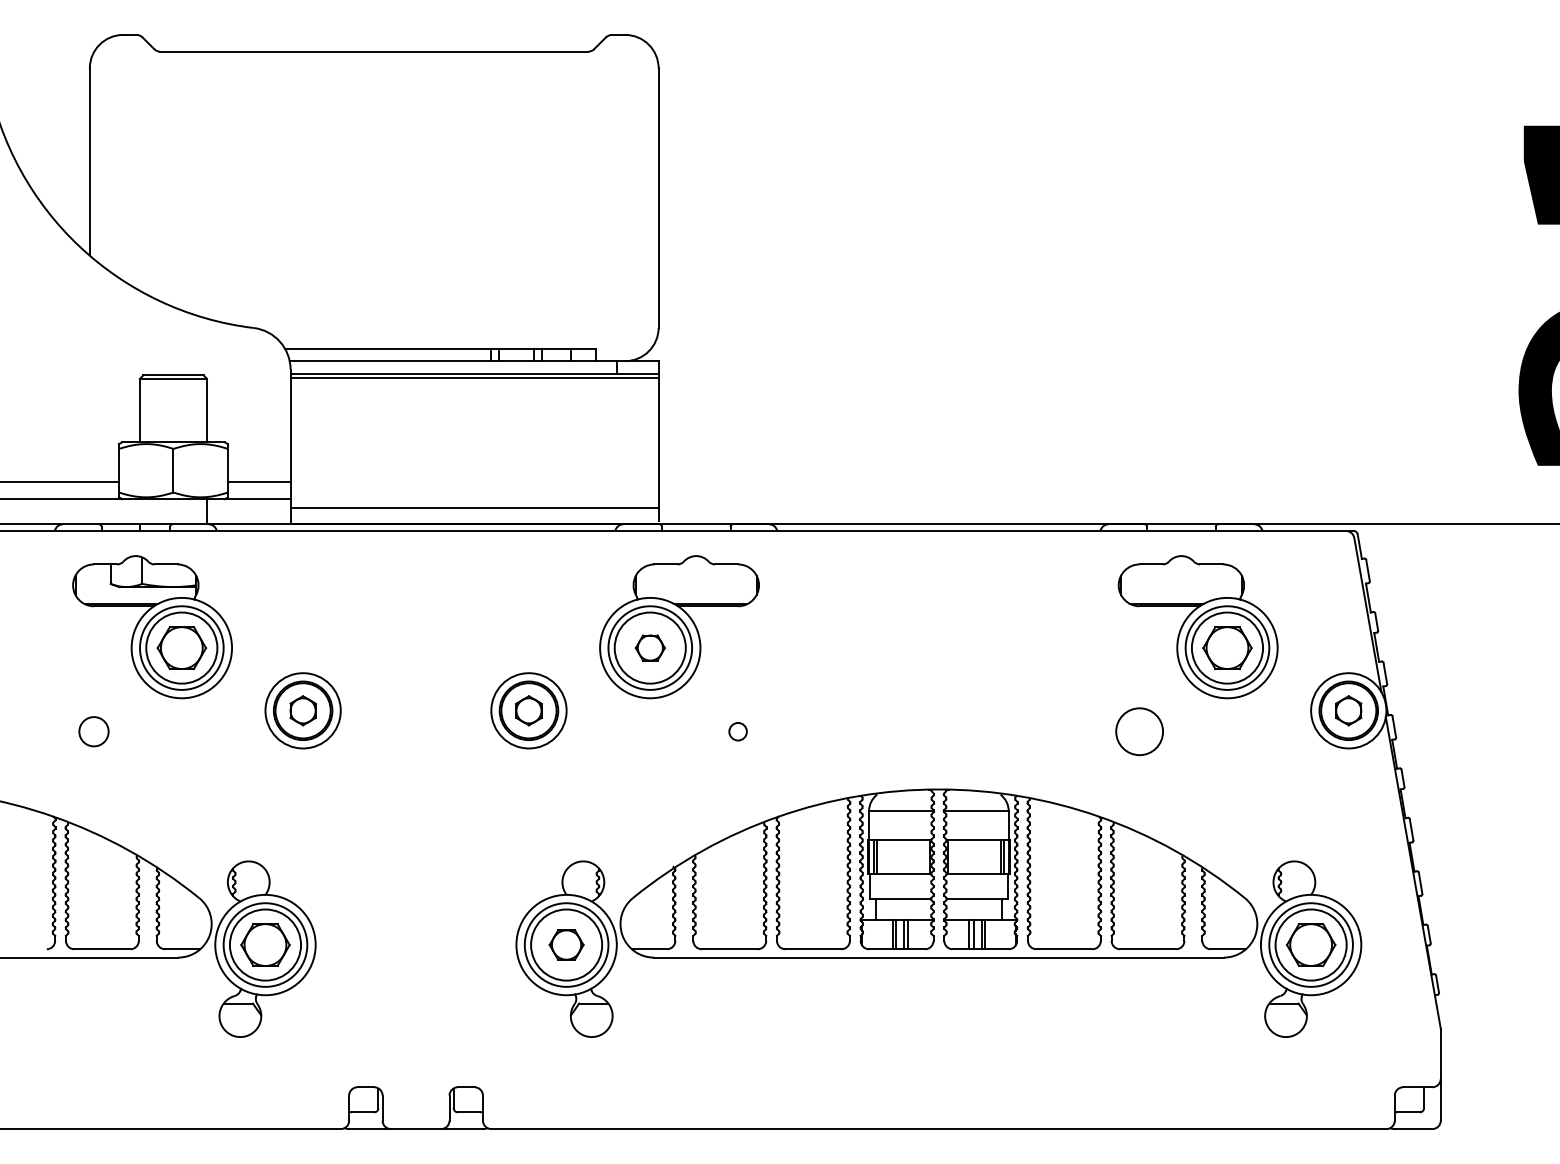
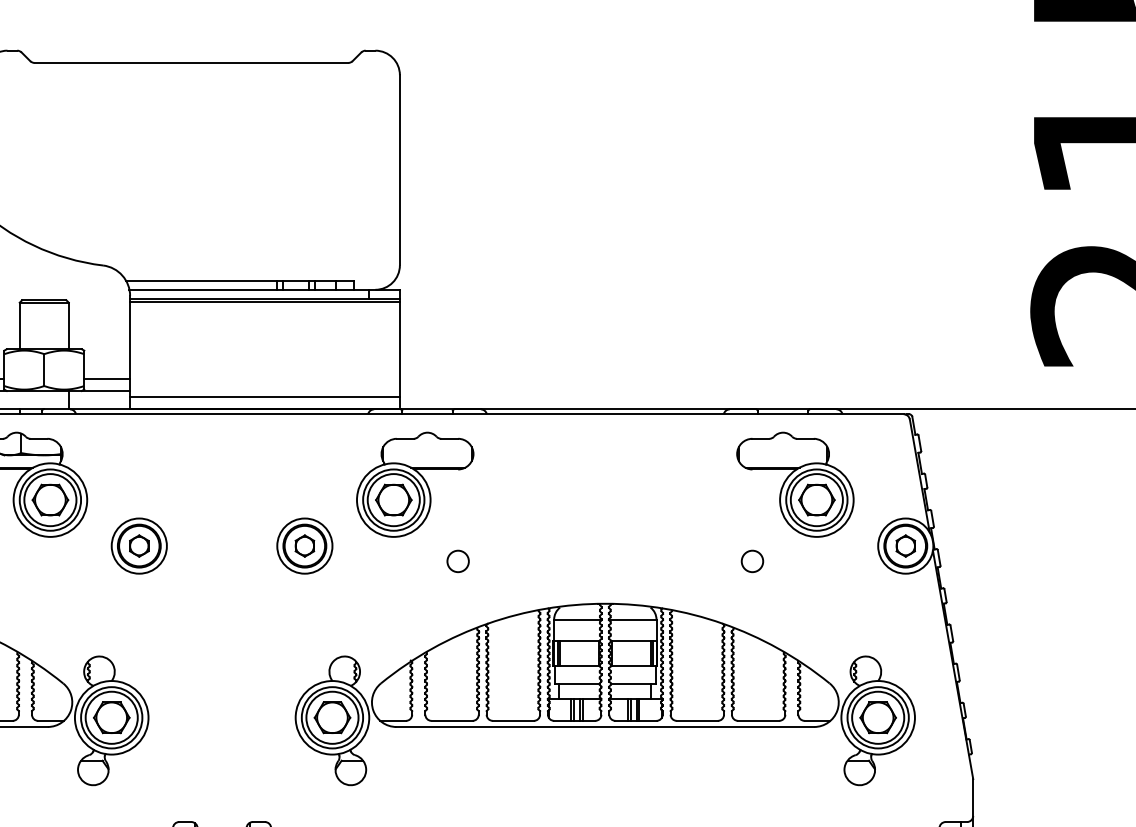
part: (650, 647) -> (393, 499), size x1.67
circle: (737, 731) -> (457, 561), size x1.67
circle: (1139, 731) -> (752, 561), size x0.62
part: (566, 944) -> (332, 717), size x1.43

